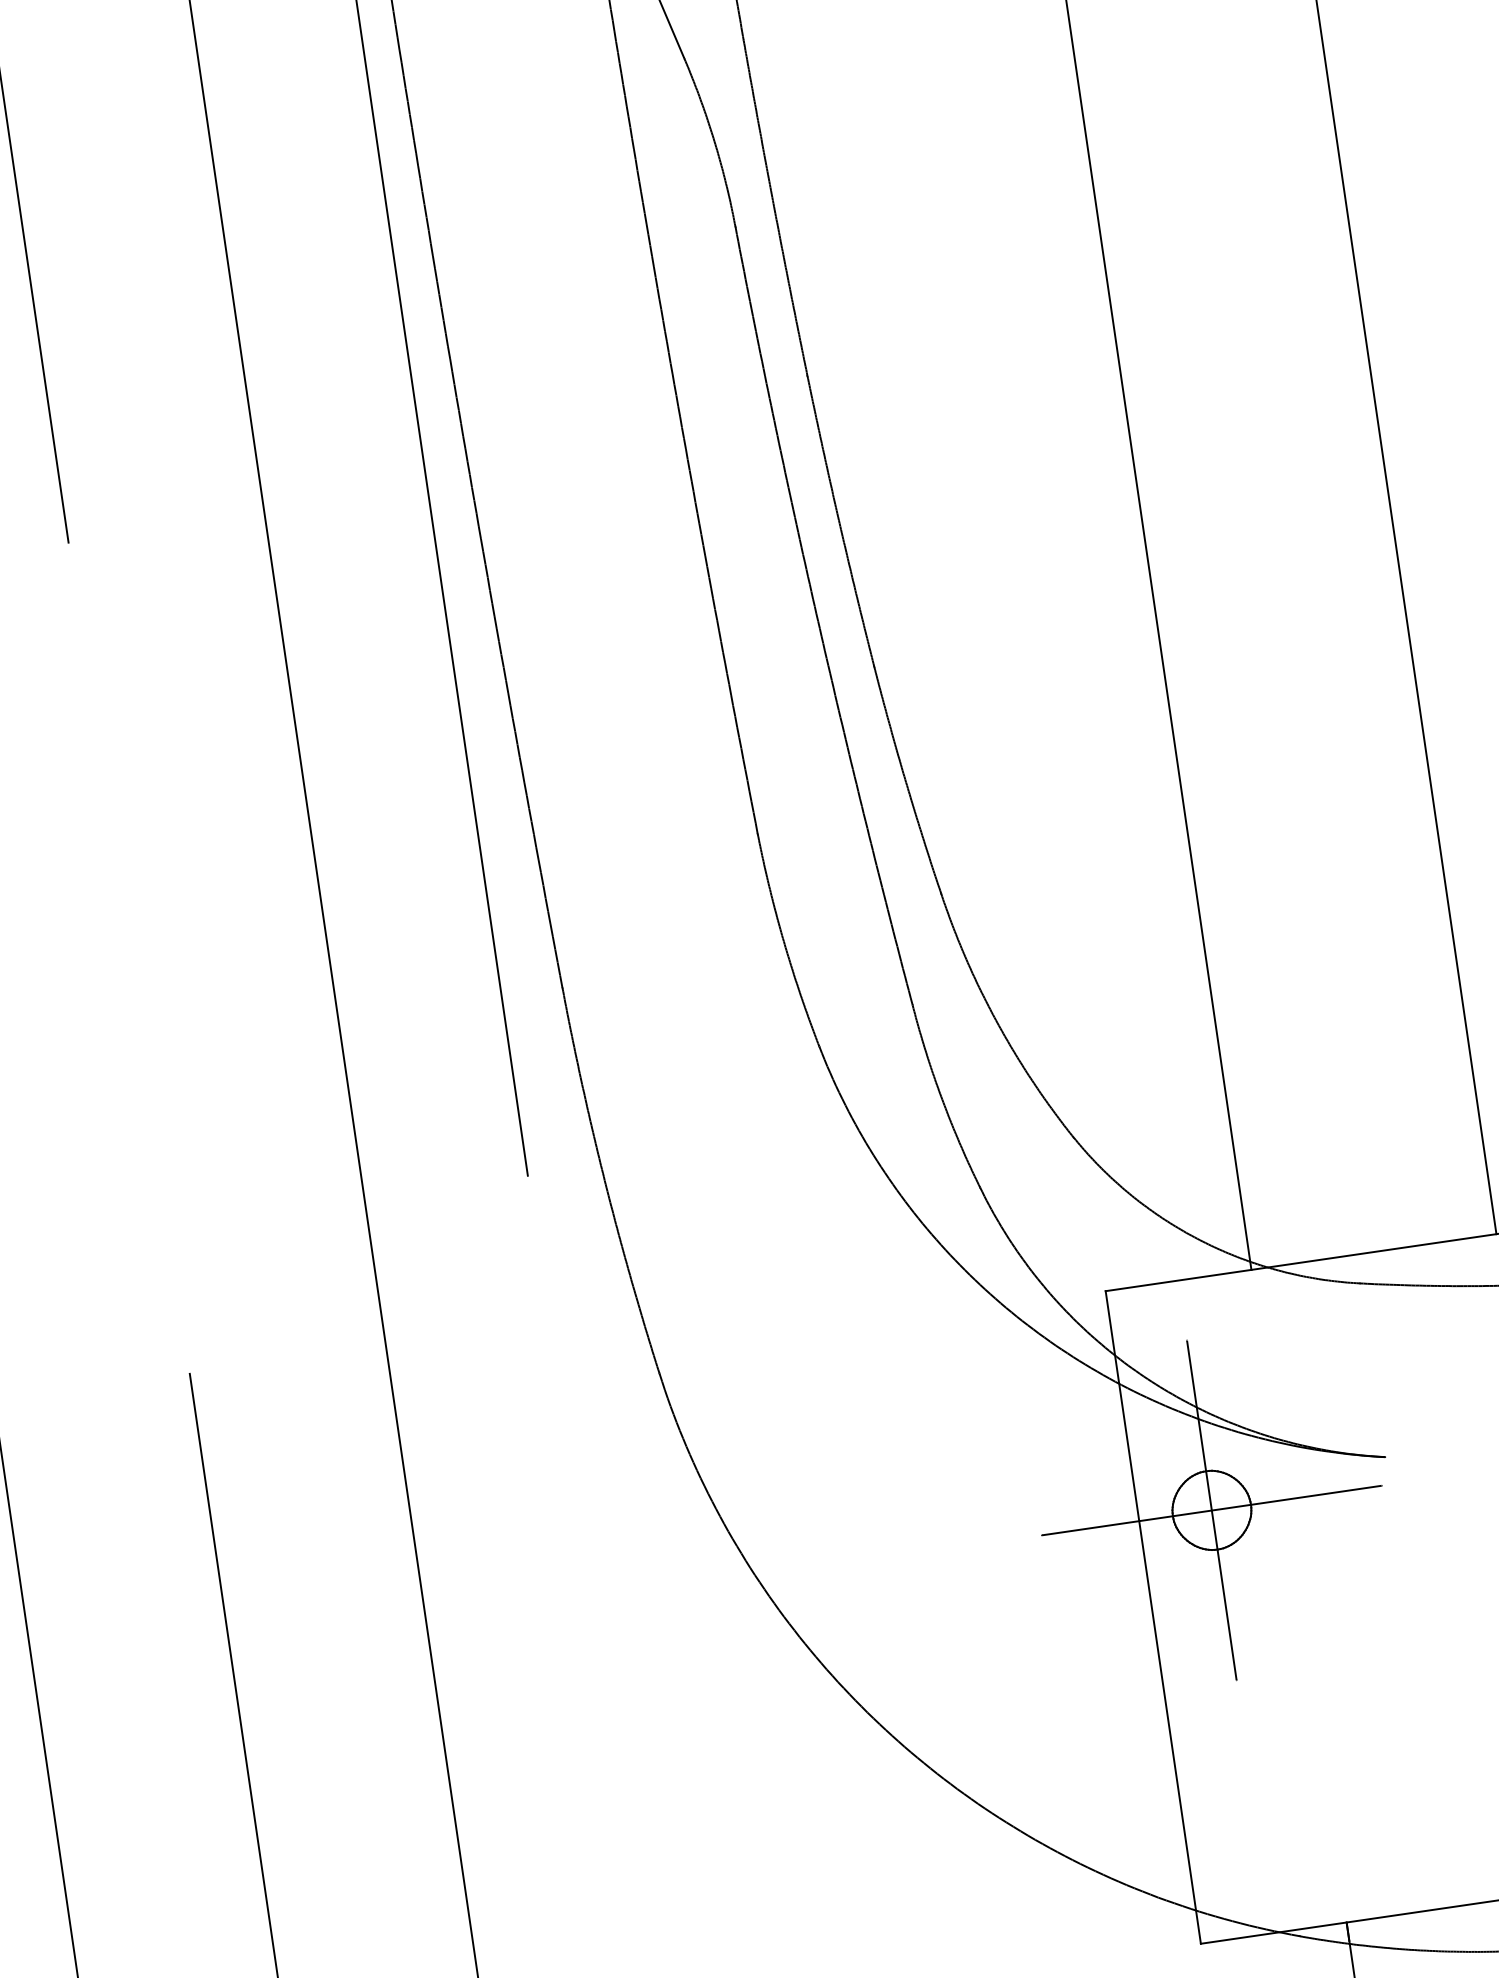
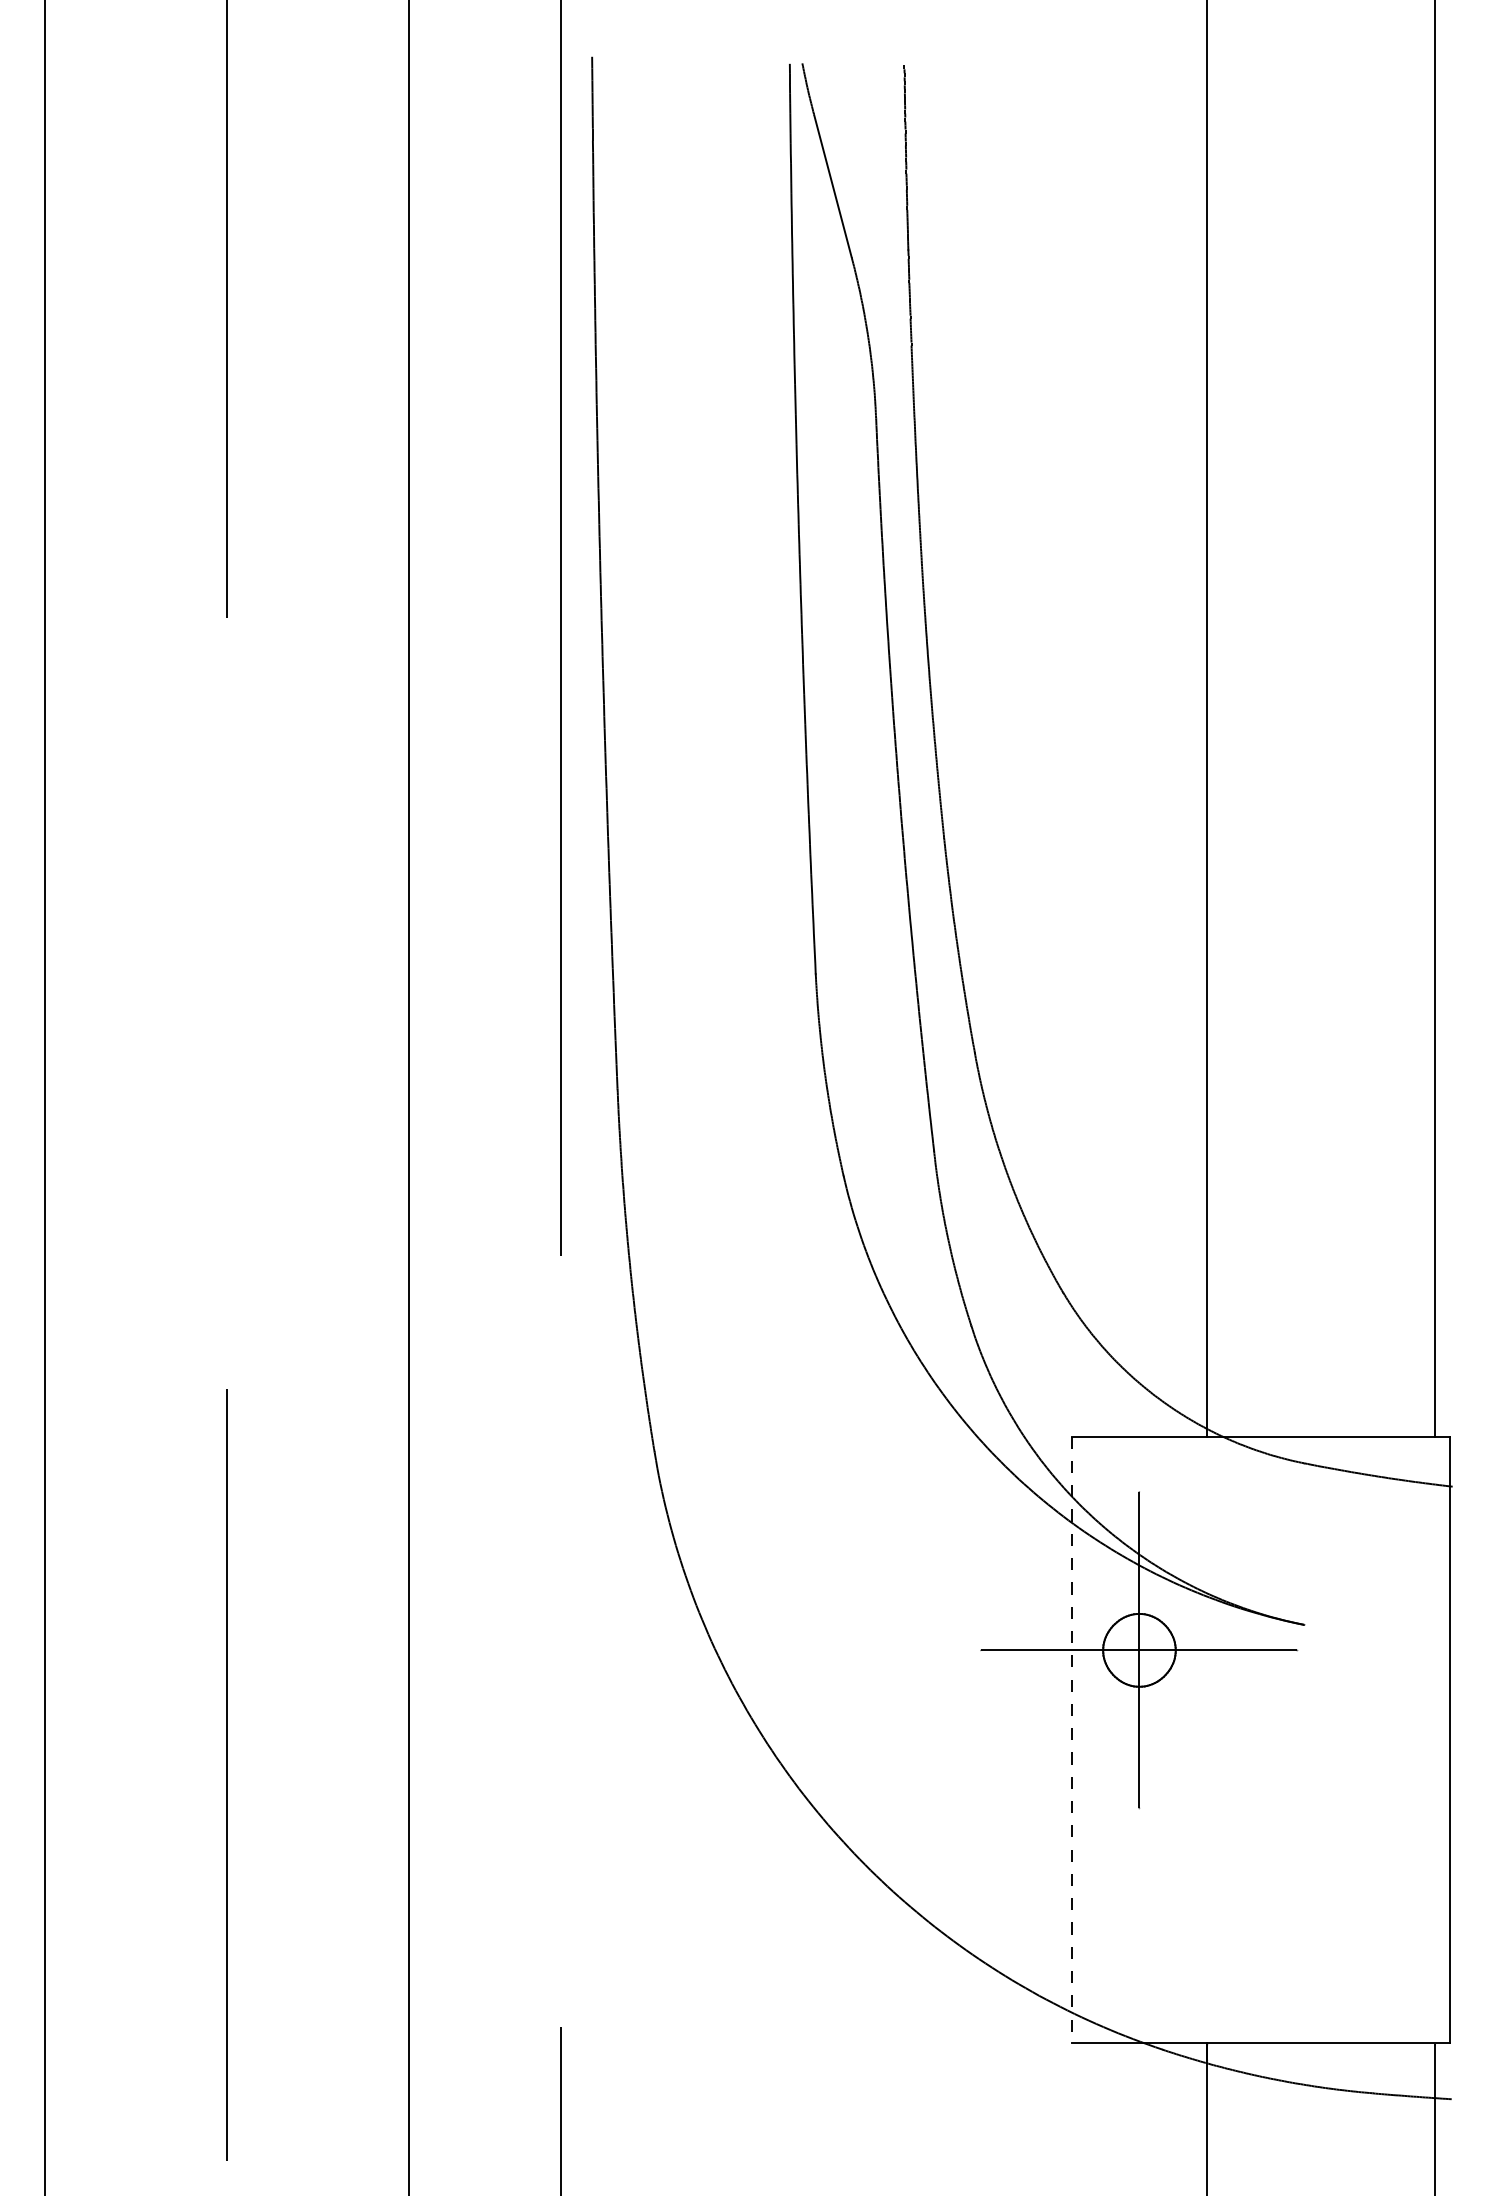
line: (1153, 1618) -> (1071, 1740), solid -> dashed

